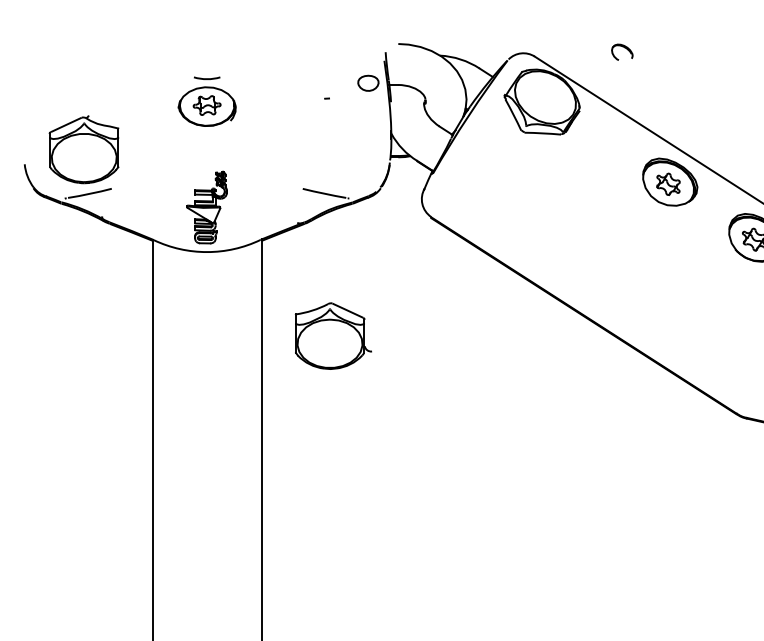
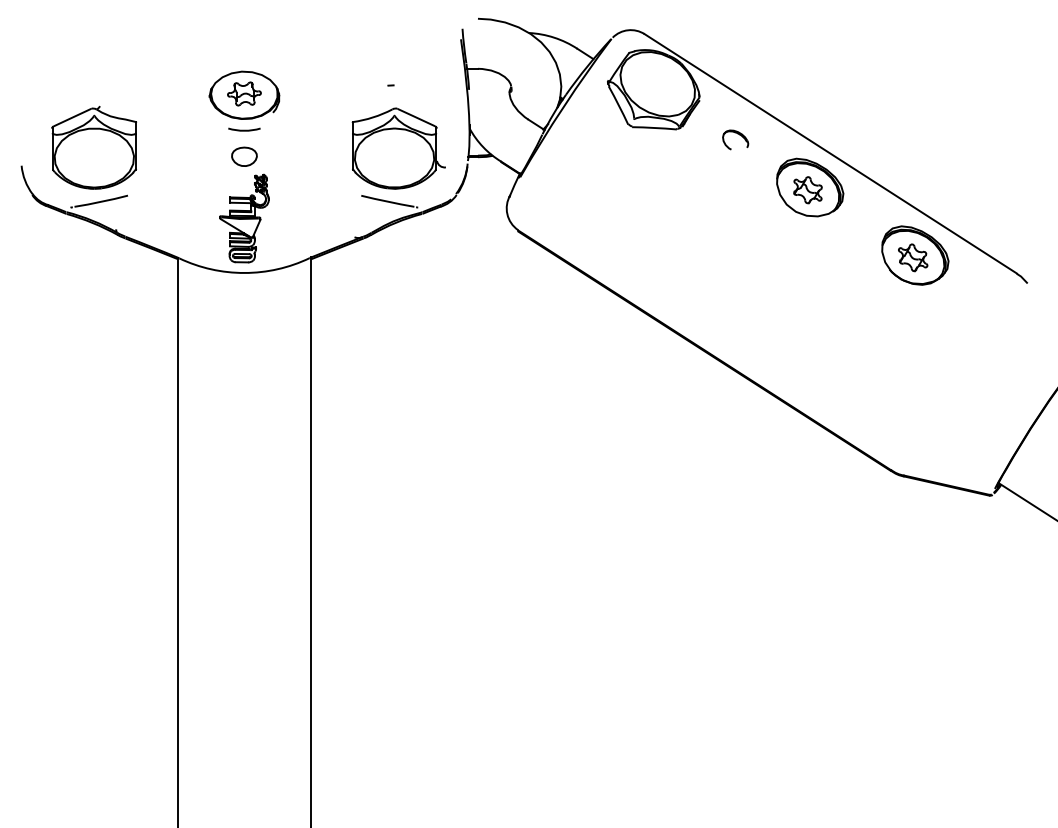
part: (622, 51) -> (735, 139), moved
arc: (207, 78) -> (244, 129), moved
part: (368, 83) -> (244, 156), moved
part: (333, 336) -> (398, 148), moved

